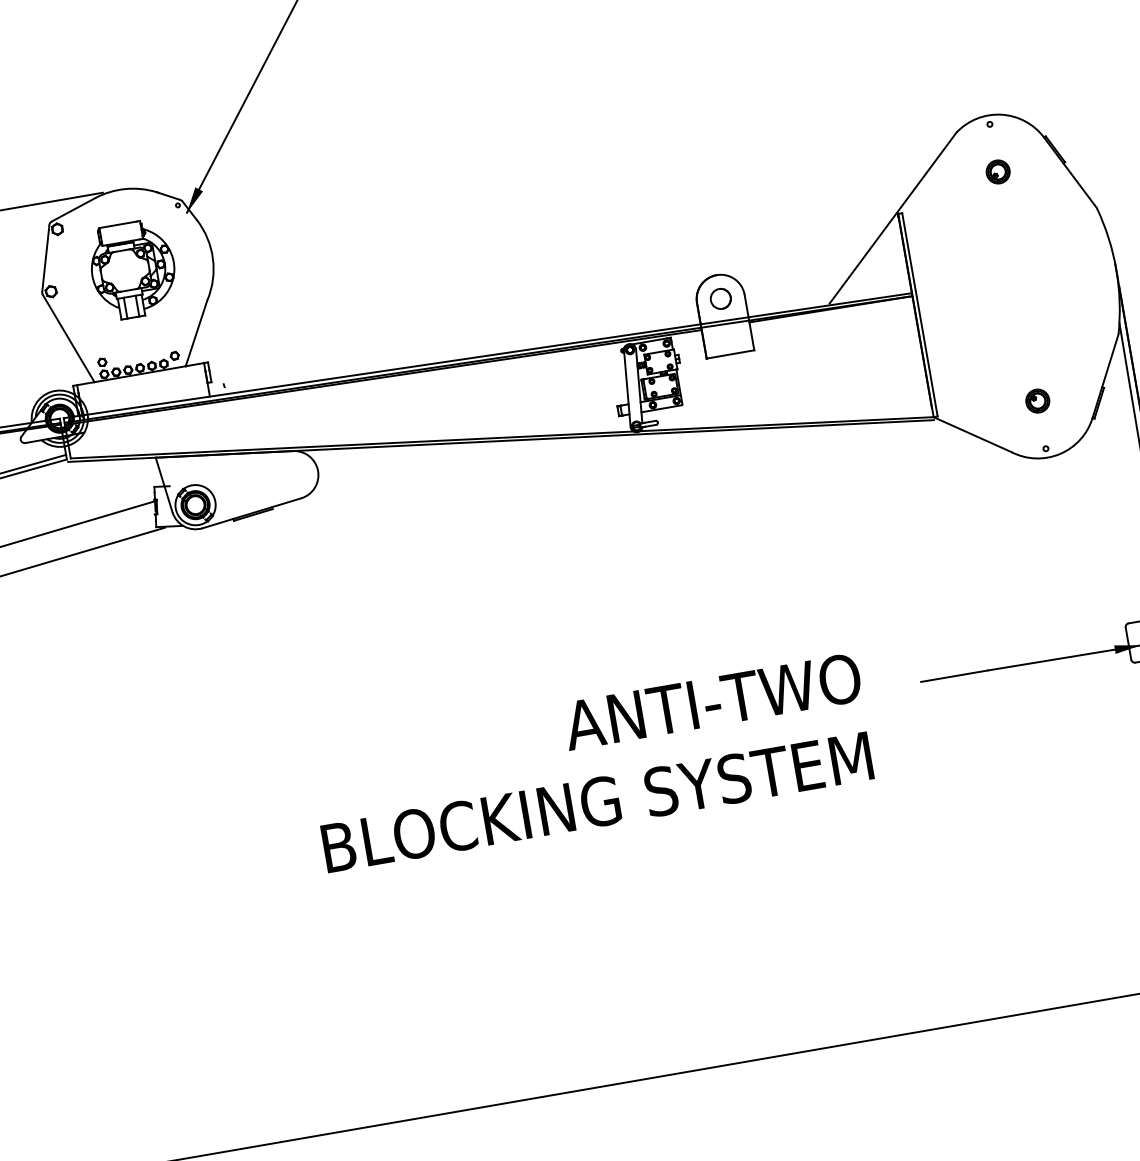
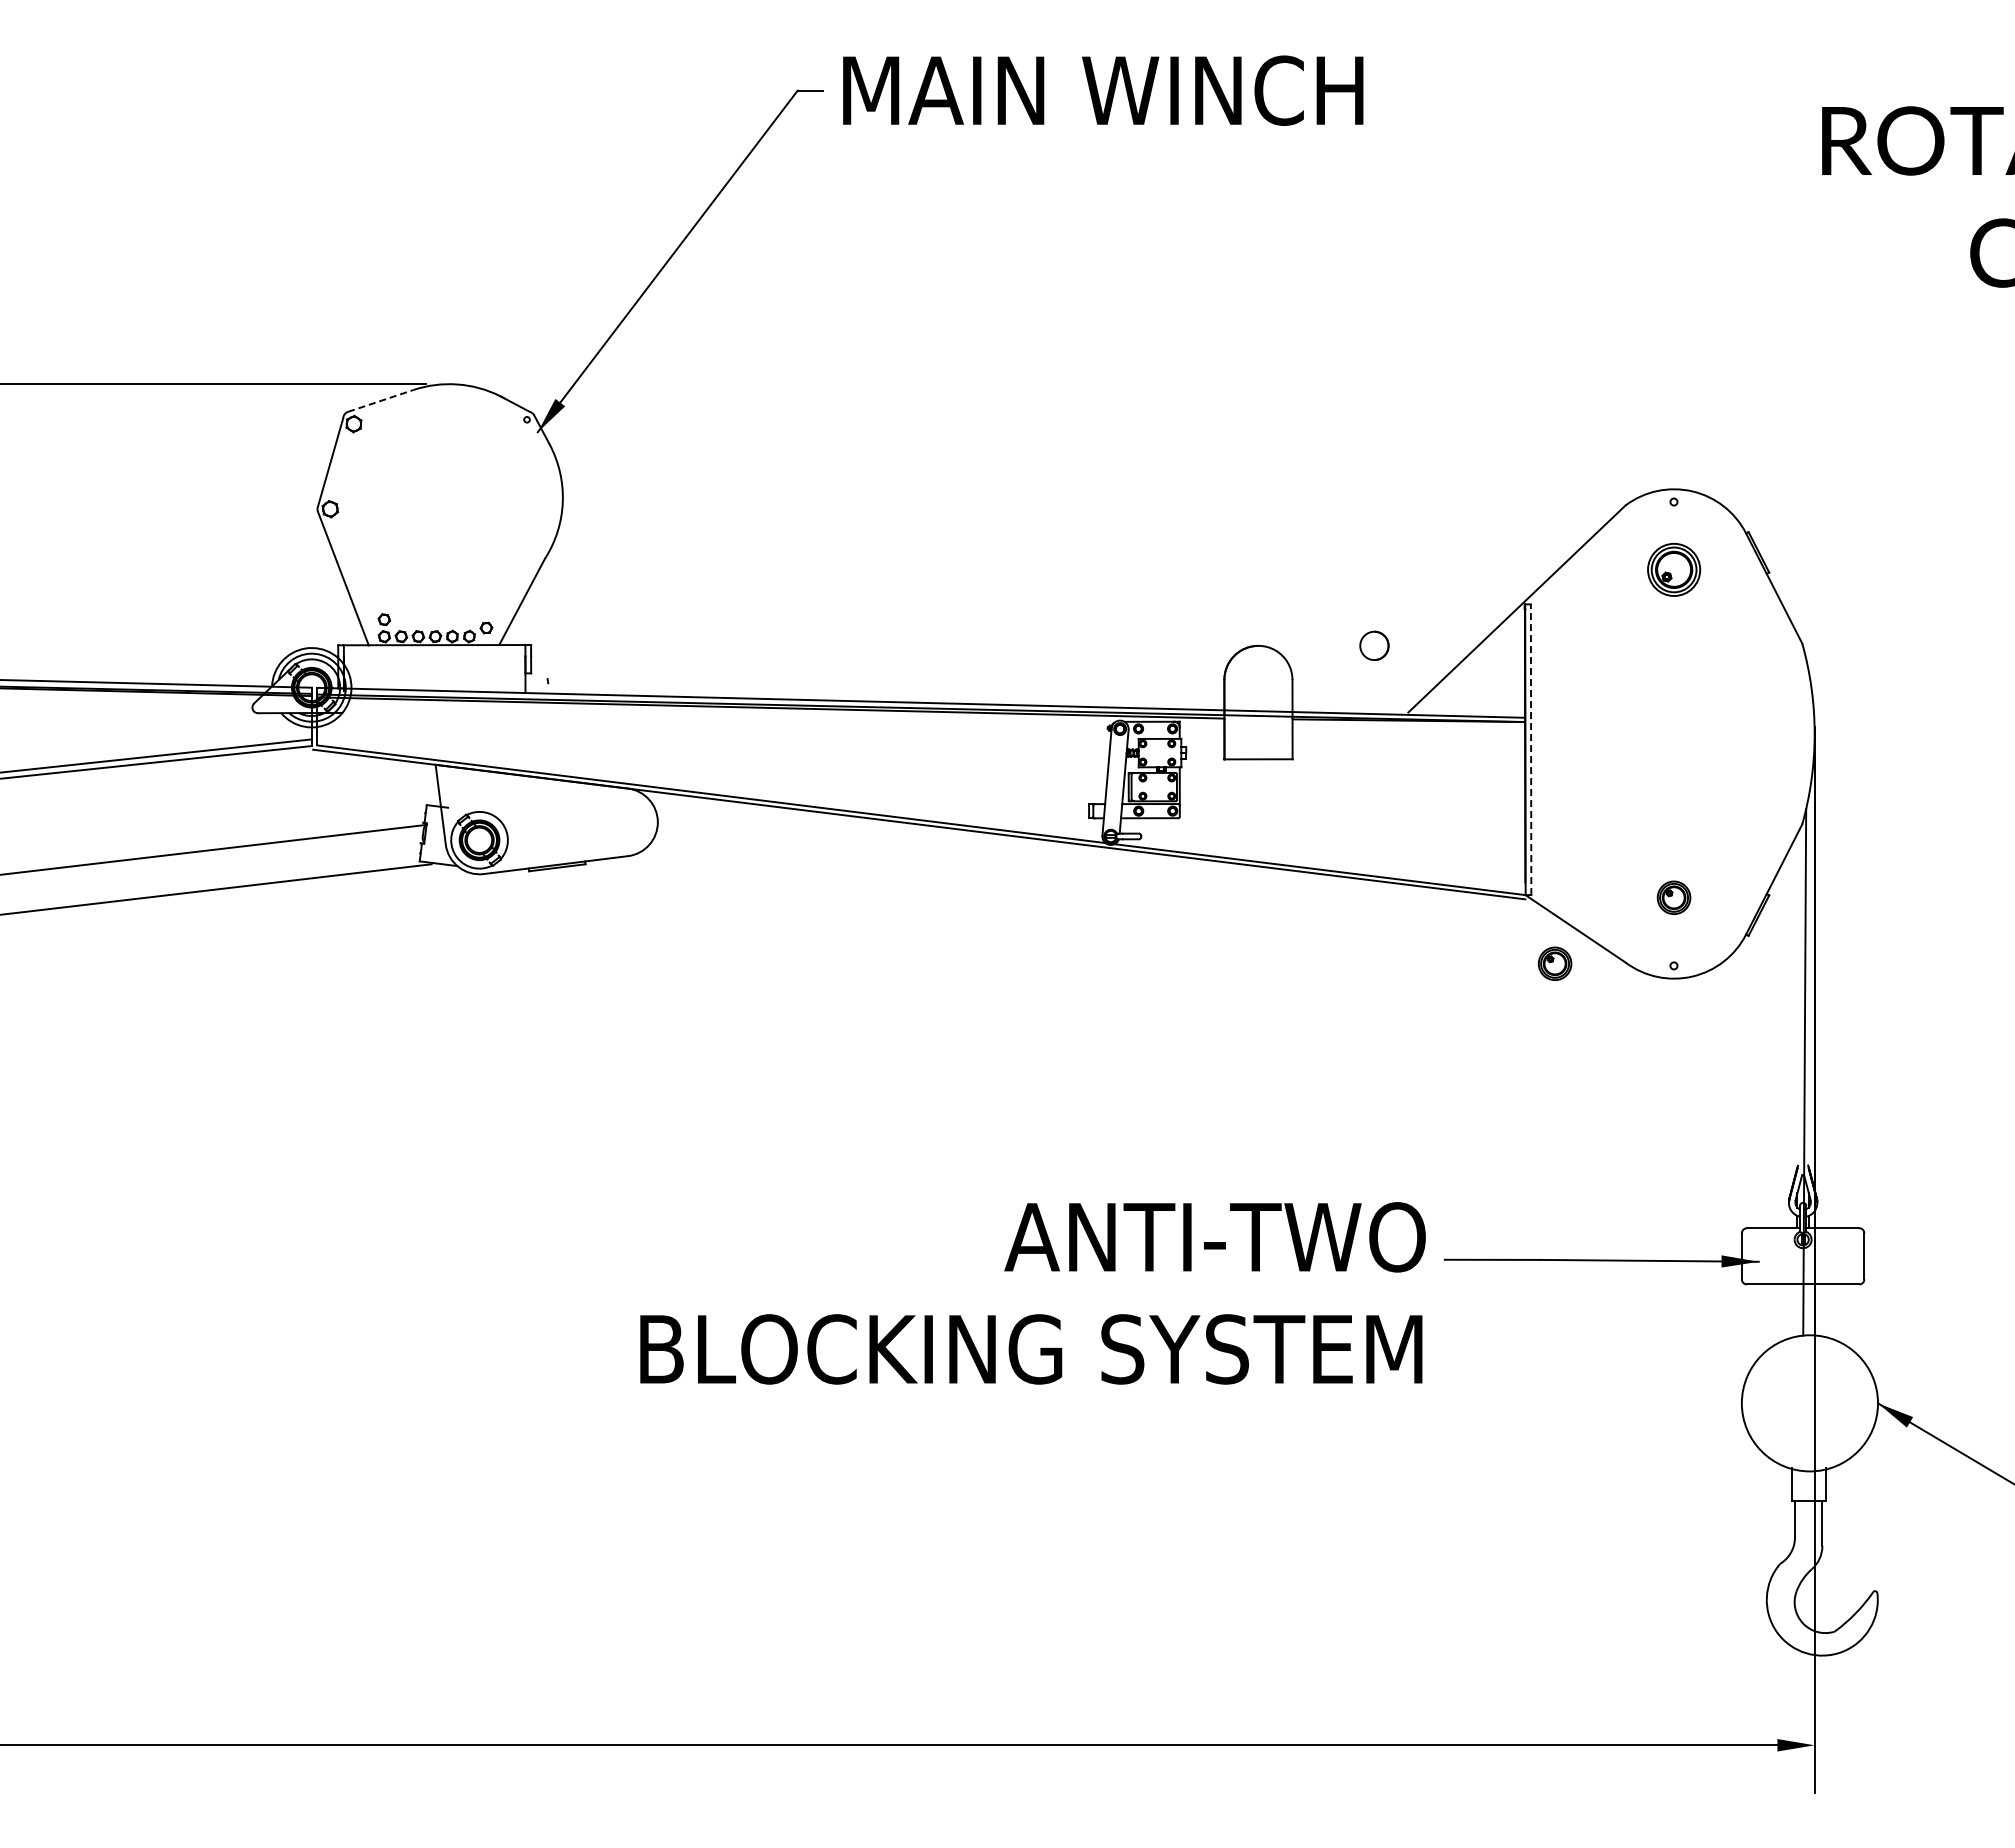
part: (997, 172) -> (1673, 570), size x1.6
line: (73, 209) -> (381, 400), solid -> dashed
part: (133, 269) -> (449, 498), removed
circle: (720, 298) -> (1374, 645), moved
line: (920, 314) -> (1531, 749), solid -> dashed
part: (962, 461) -> (1554, 963), added
text: (591, 763) -> (1032, 1293), moved

